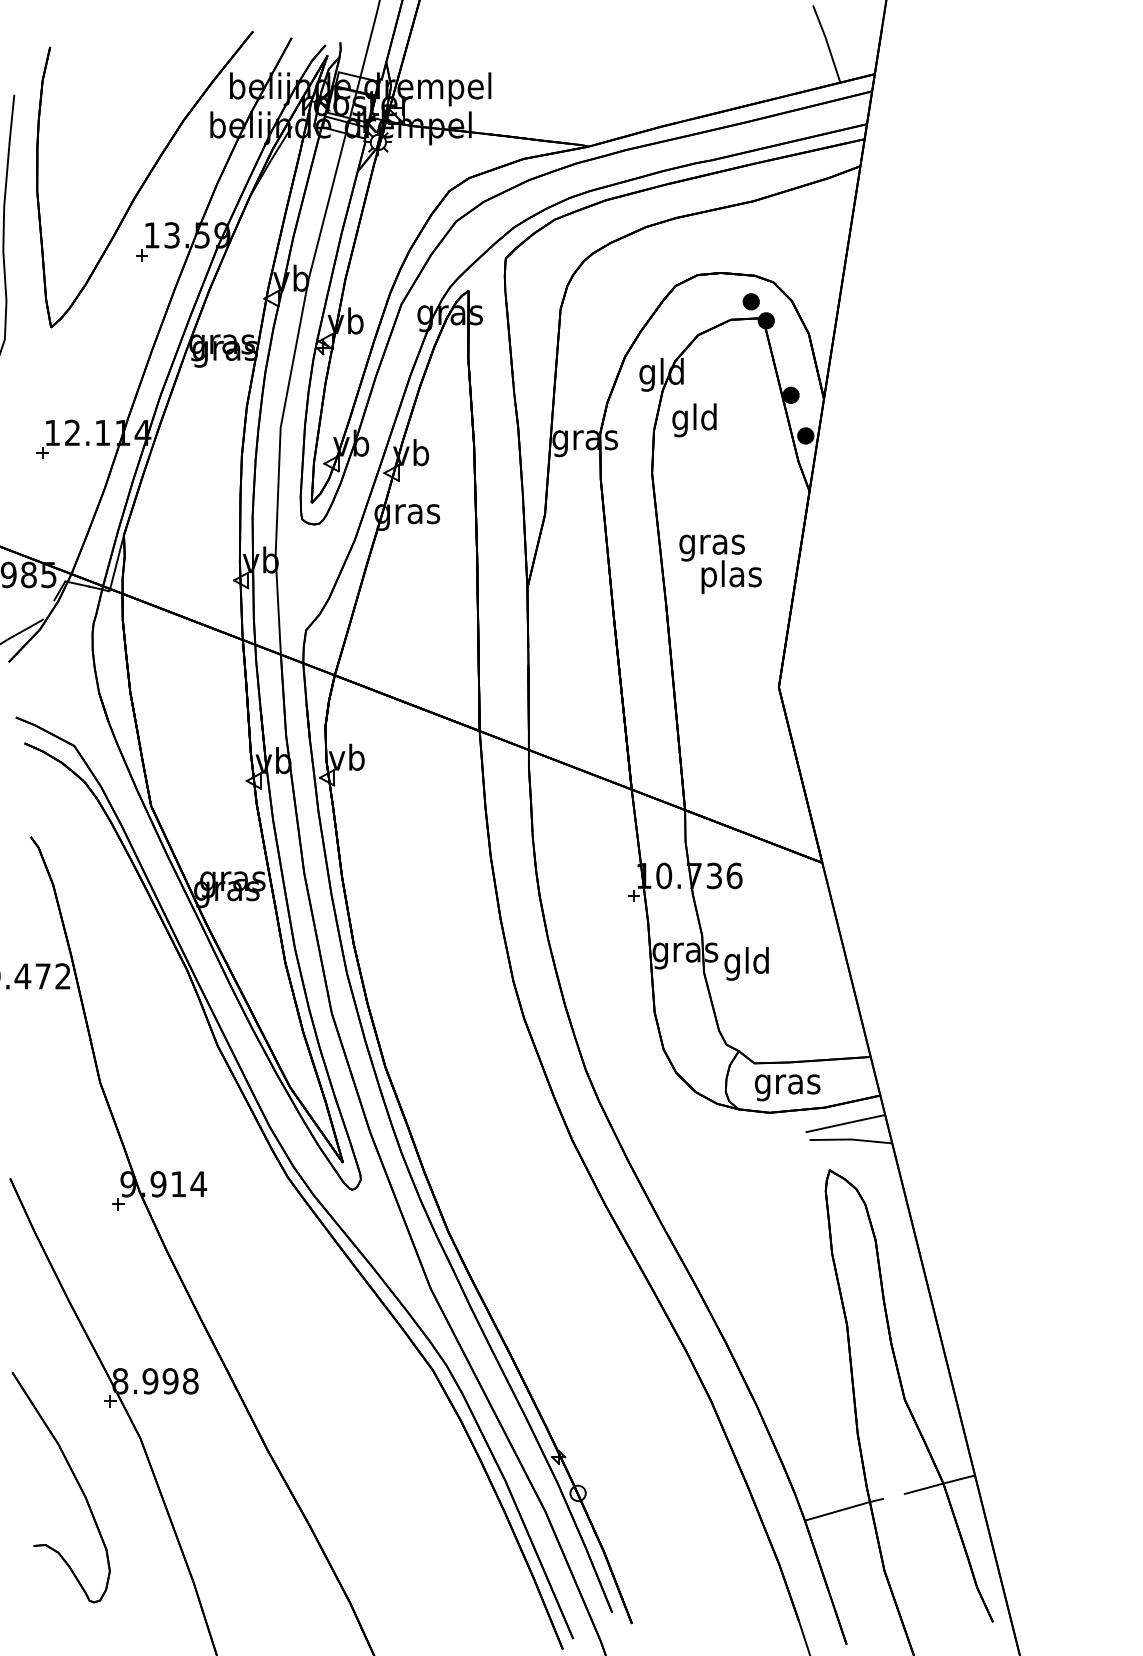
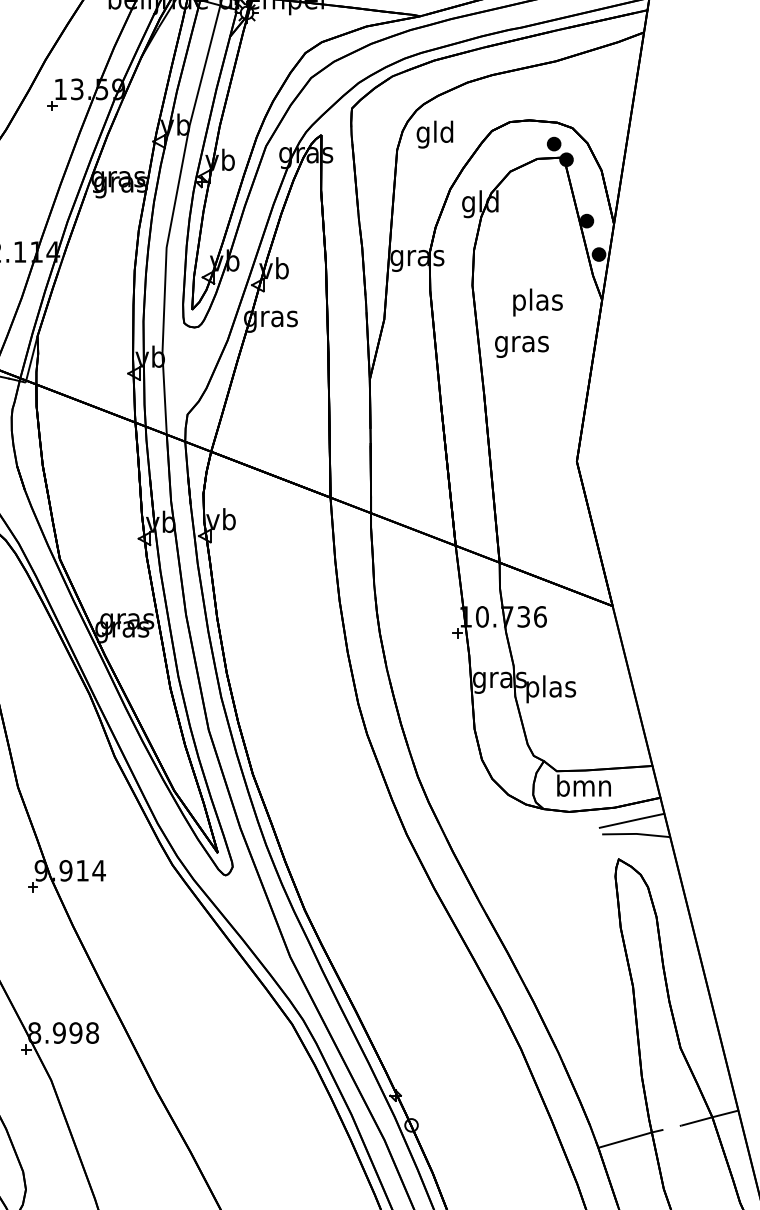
text: (694, 420) -> (434, 134), moved
text: (731, 577) -> (537, 302), moved
text: (747, 963) -> (551, 689), gld -> plas
text: (787, 1084) -> (583, 788), gras -> bmn

